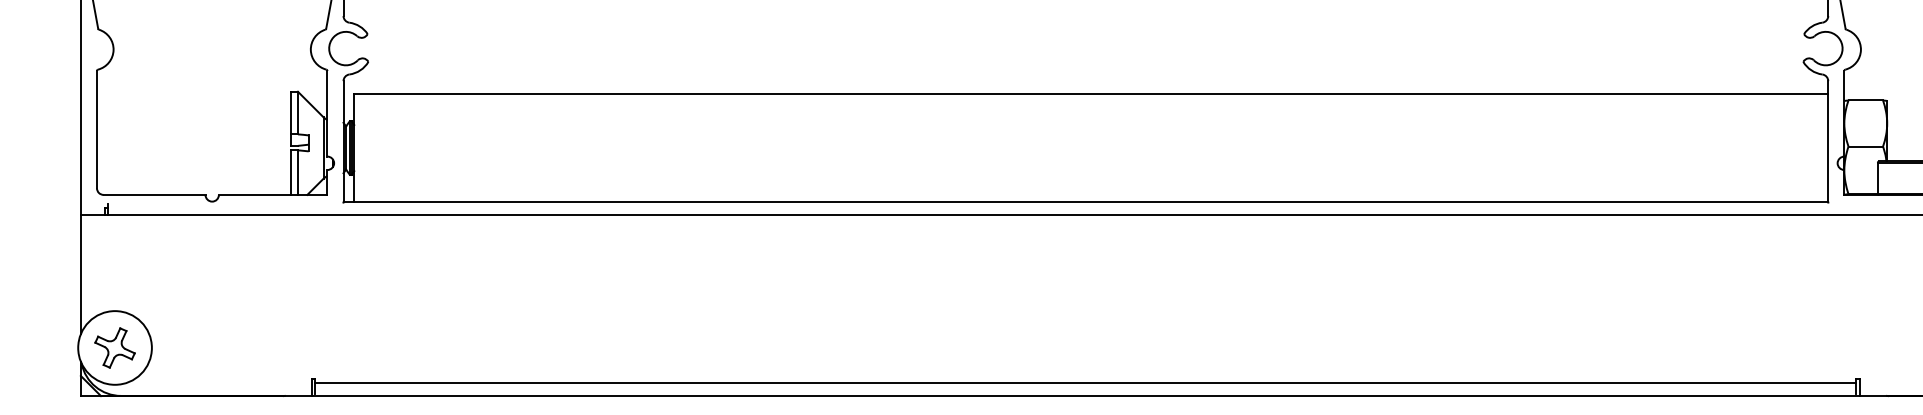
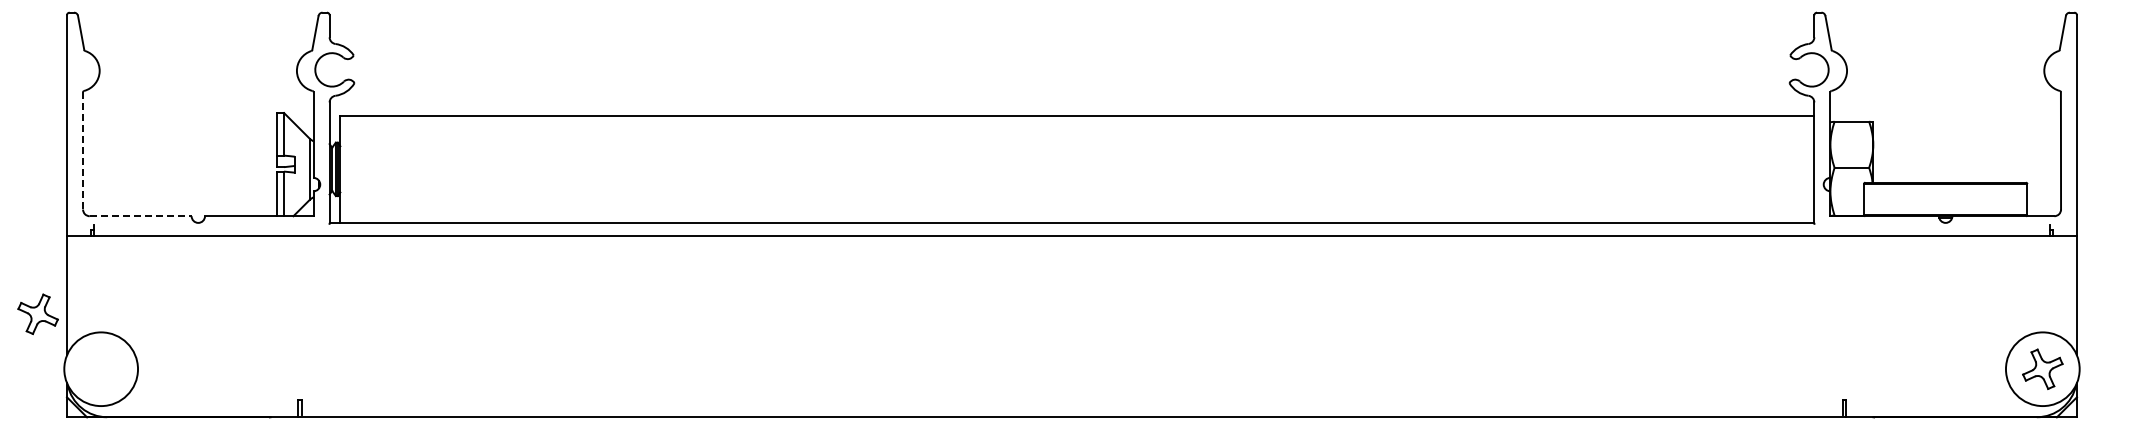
line: (97, 129) -> (83, 150), solid -> dashed
line: (154, 195) -> (140, 216), solid -> dashed
part: (114, 348) -> (37, 314), moved
line: (1085, 382) -> (1071, 403), removed

